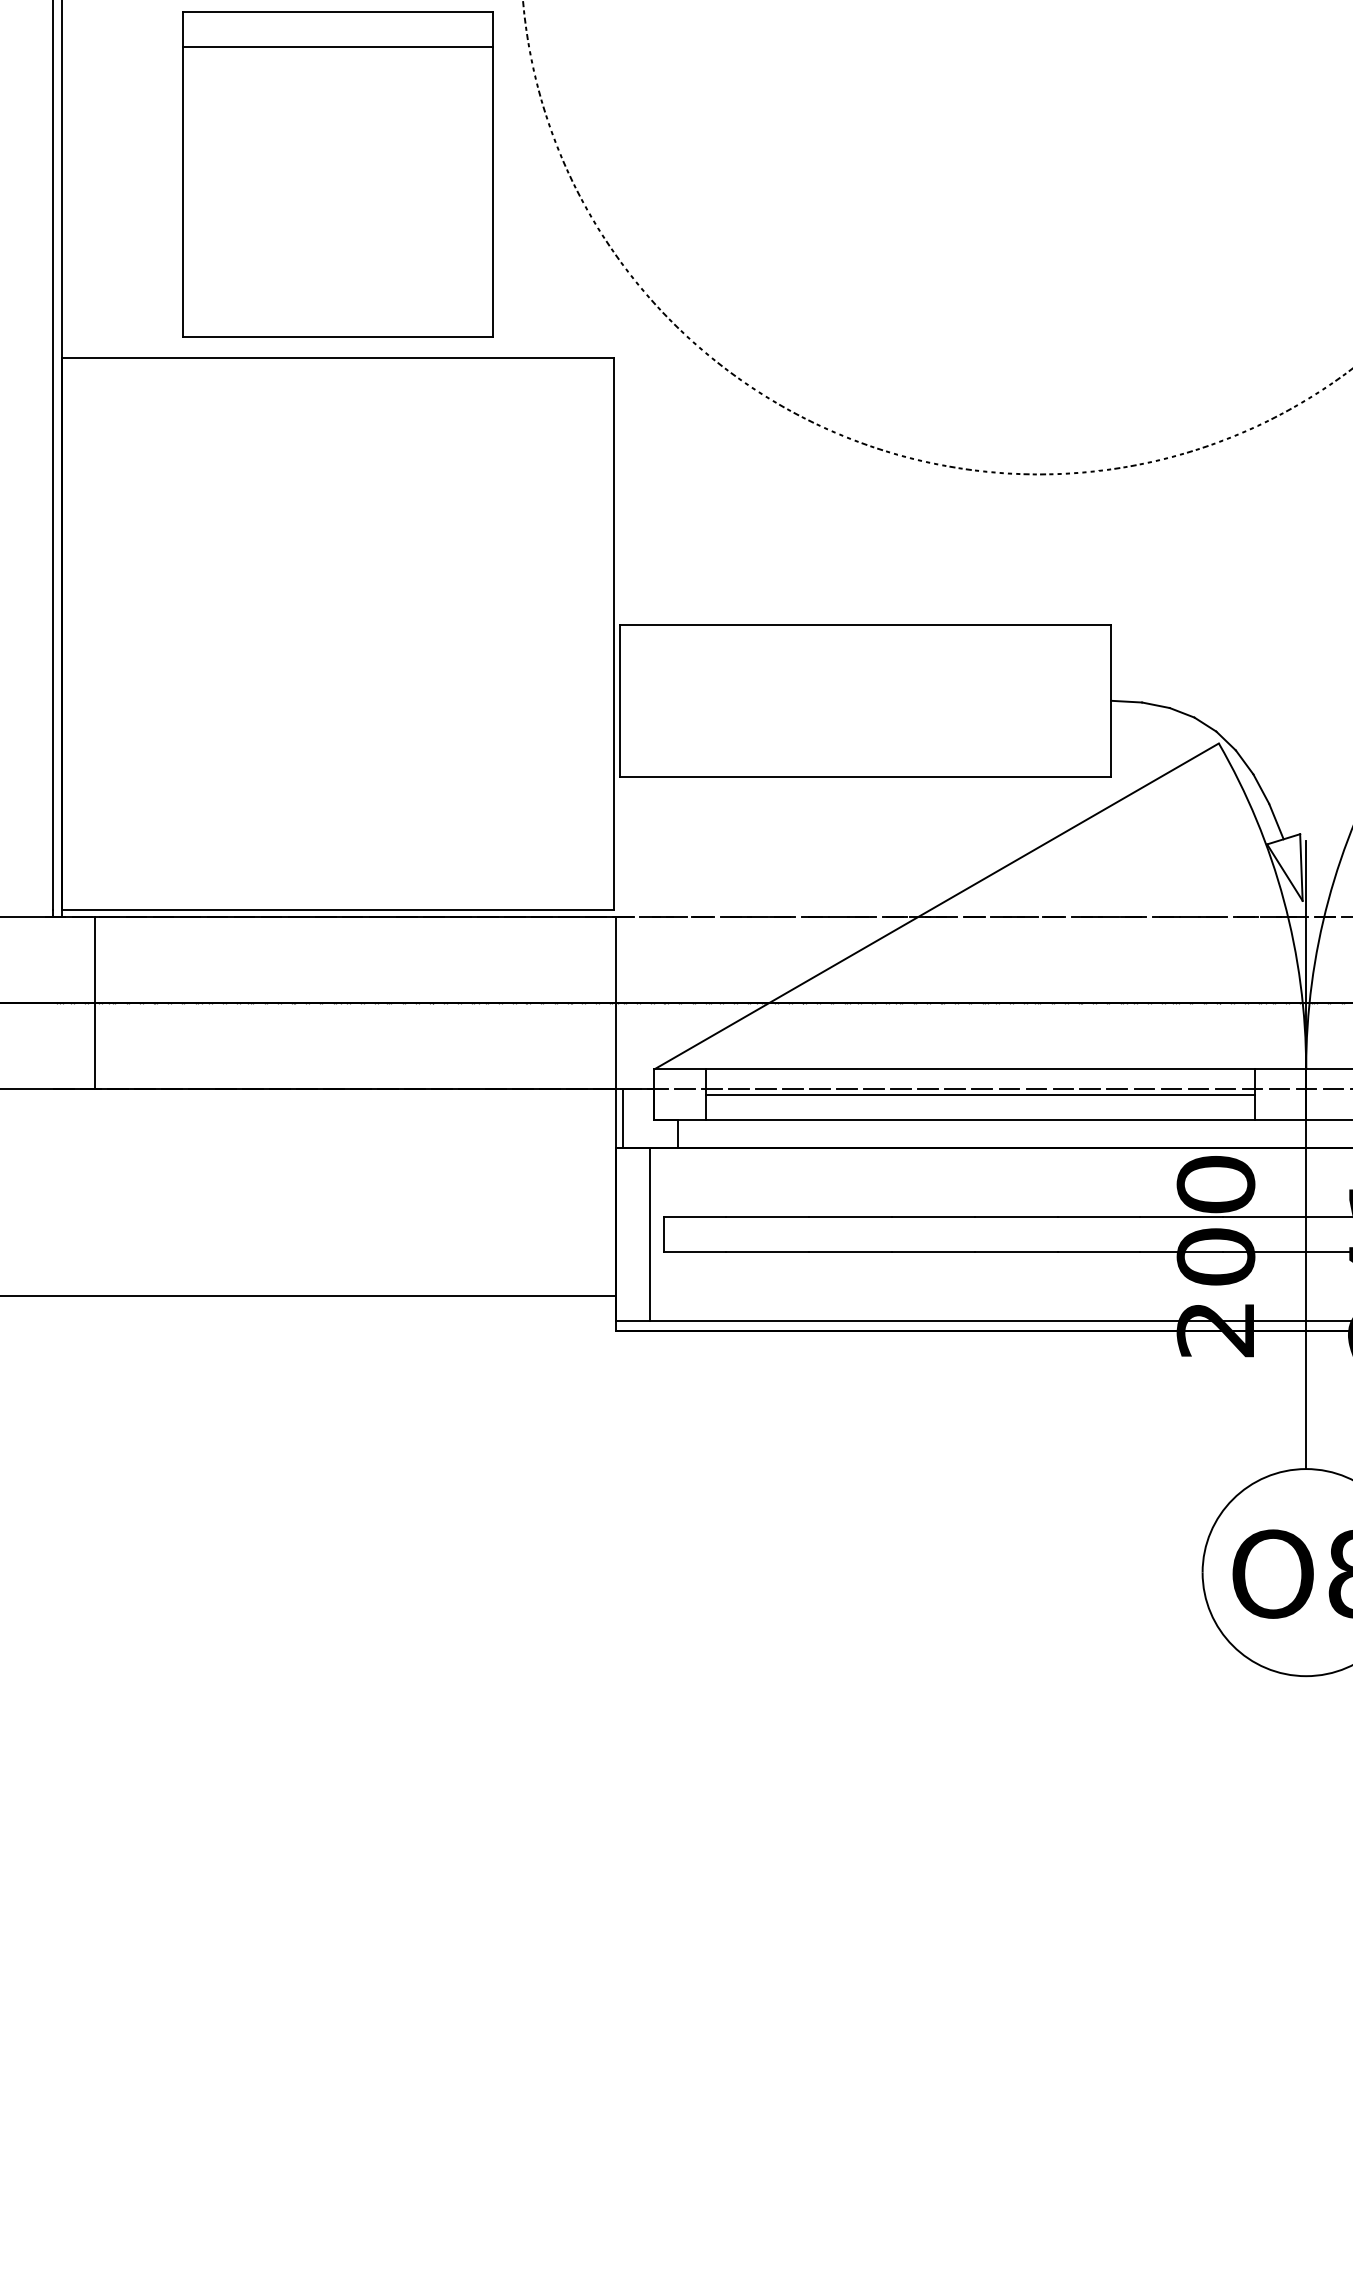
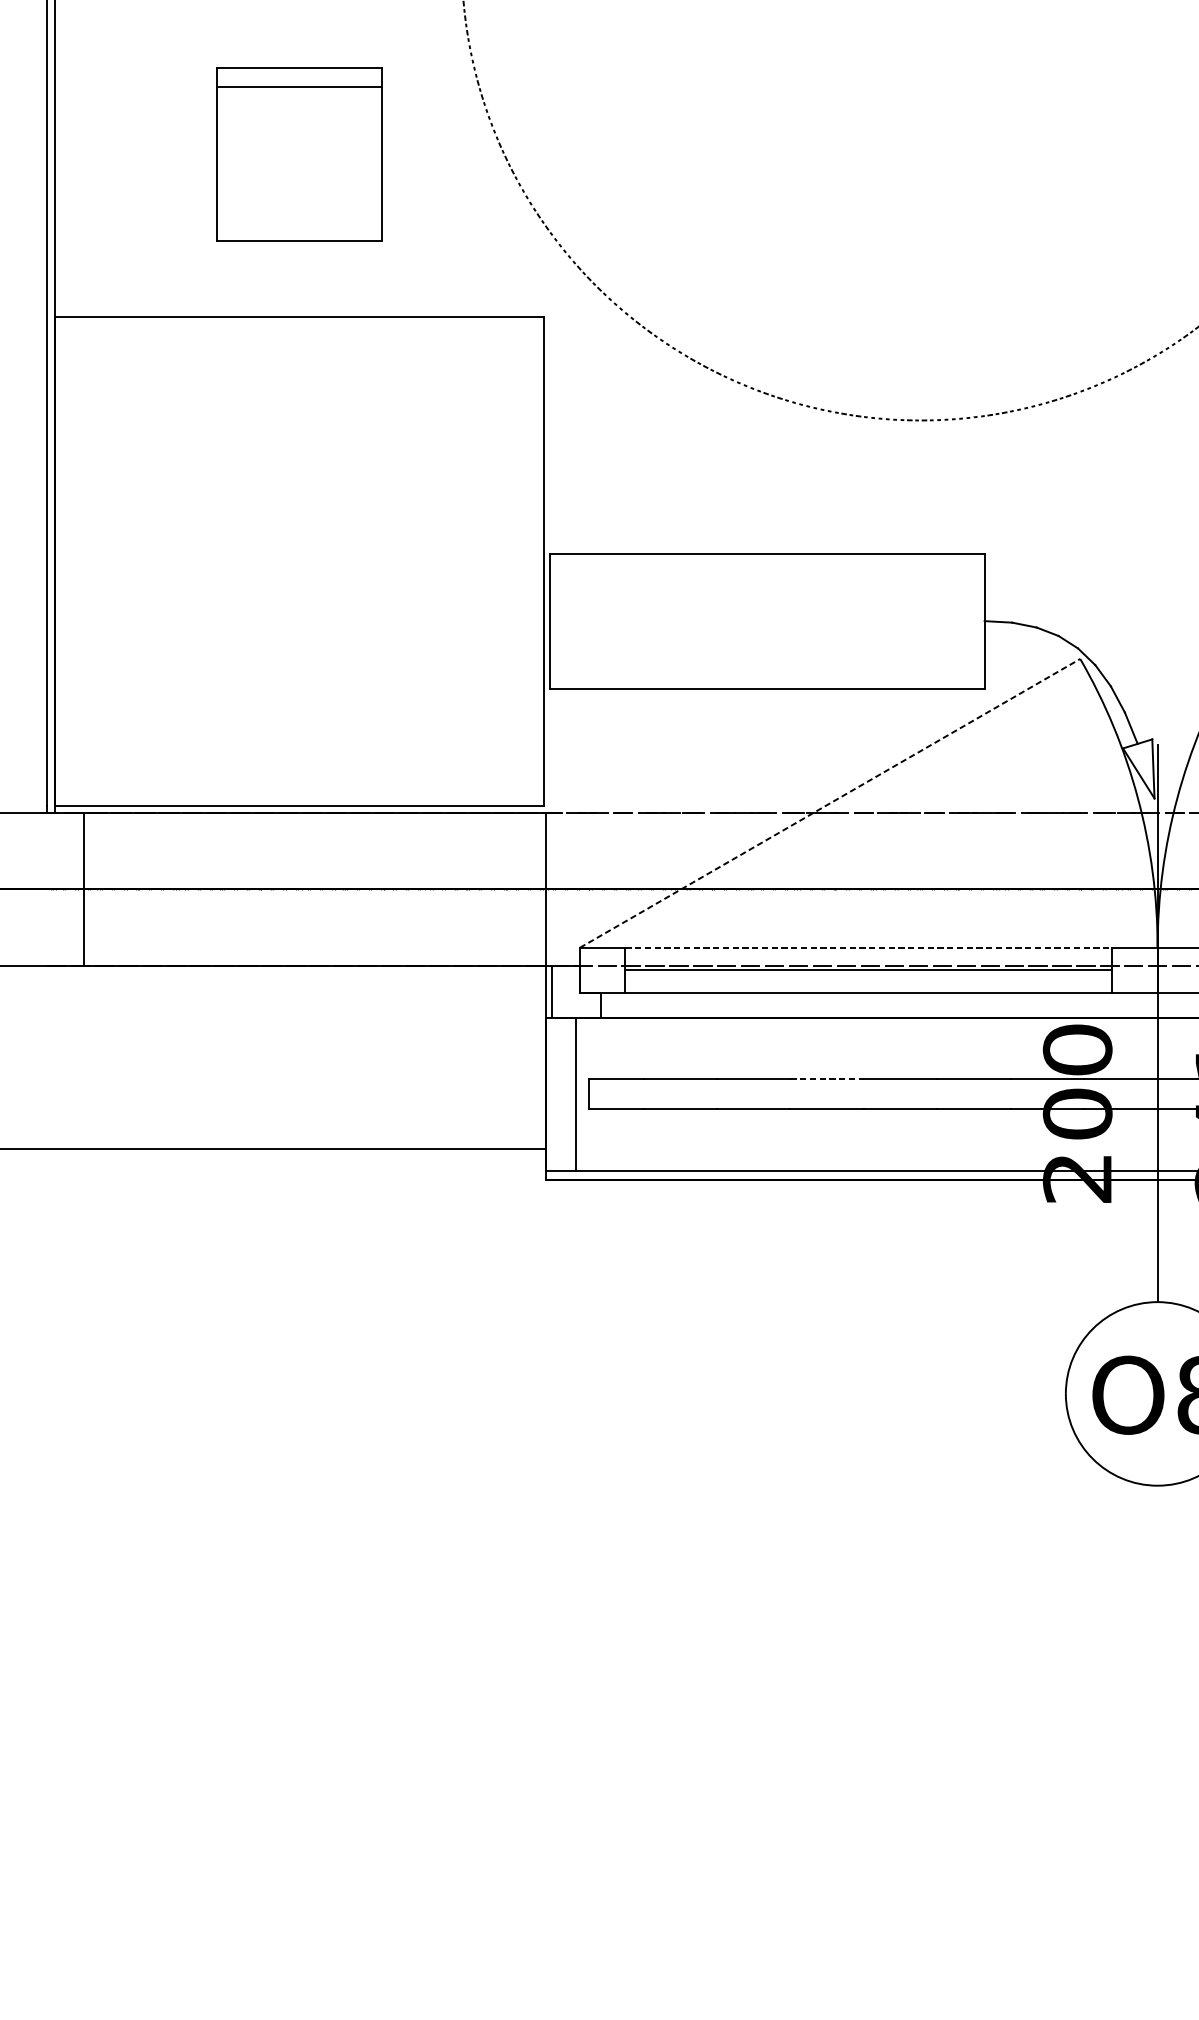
part: (337, 174) -> (299, 154), size x0.6
line: (936, 906) -> (829, 803), solid -> dashed
line: (980, 1069) -> (868, 947), solid -> dashed
line: (933, 1217) -> (827, 1079), solid -> dashed

